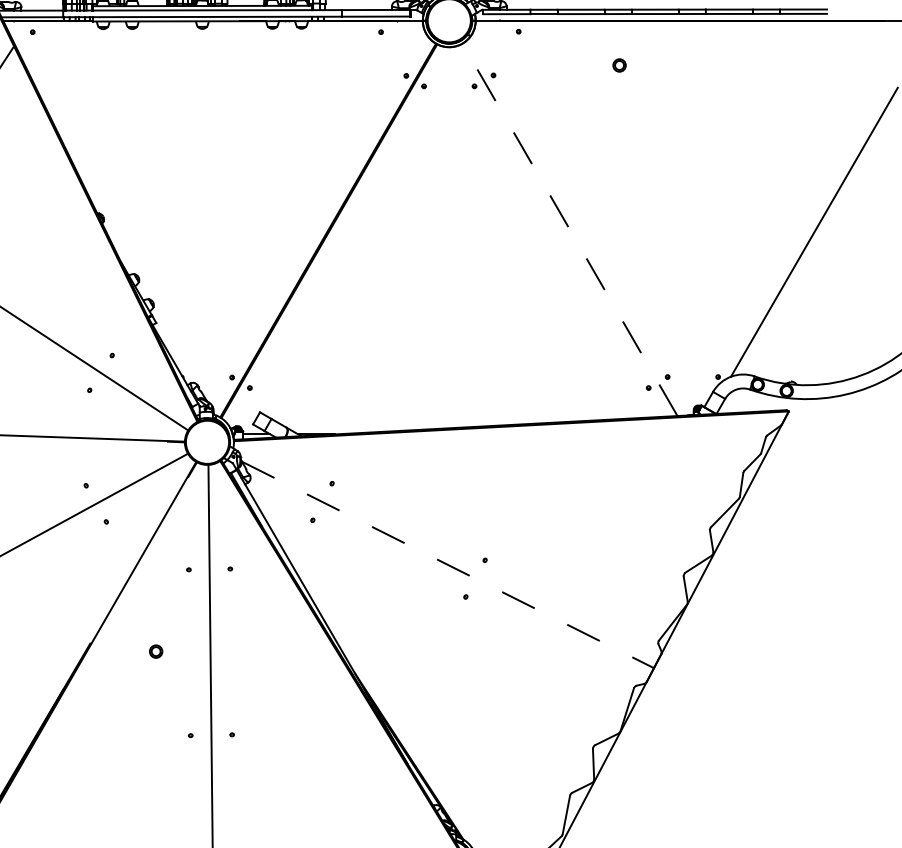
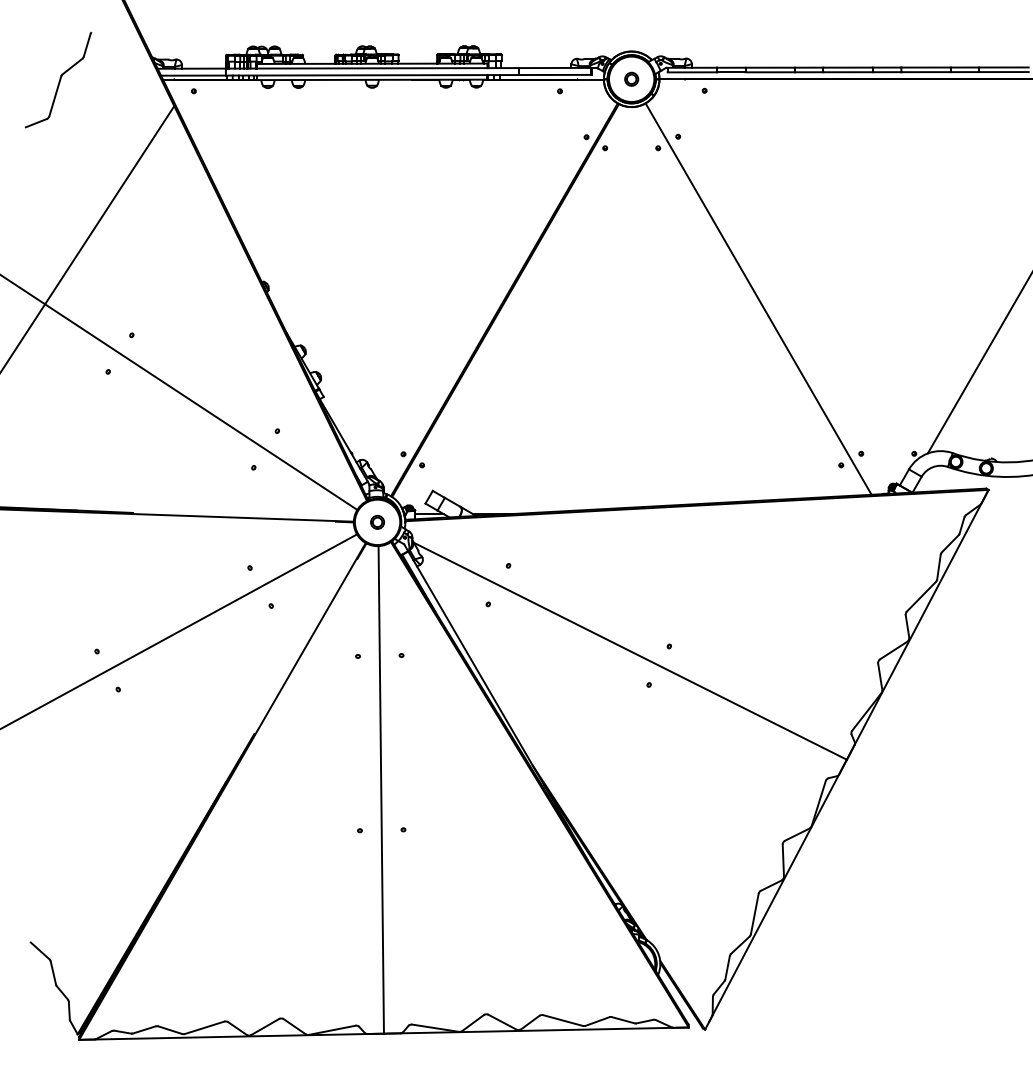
circle: (619, 64) -> (631, 78), moved
line: (569, 230) -> (758, 299), dashed -> solid
line: (448, 565) -> (630, 651), dashed -> solid
part: (156, 650) -> (377, 521), moved

